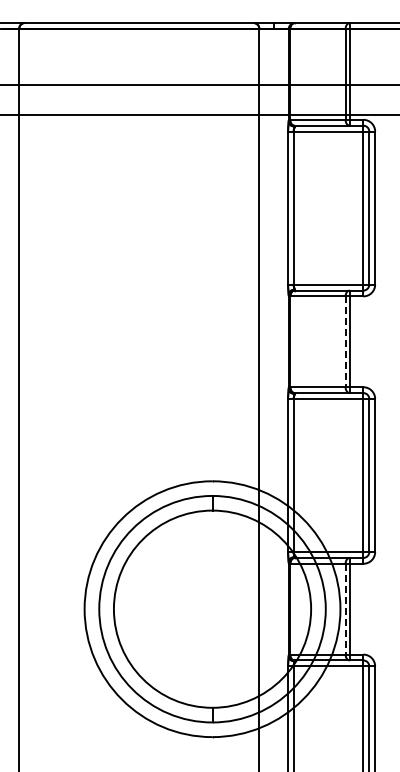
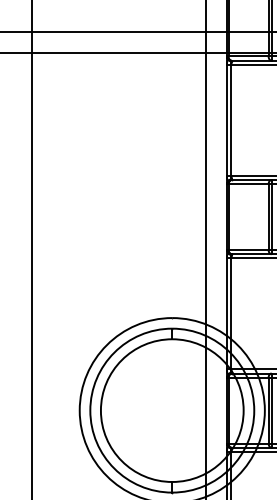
line: (345, 342) -> (268, 217), dashed -> solid
line: (345, 609) -> (268, 410), dashed -> solid

